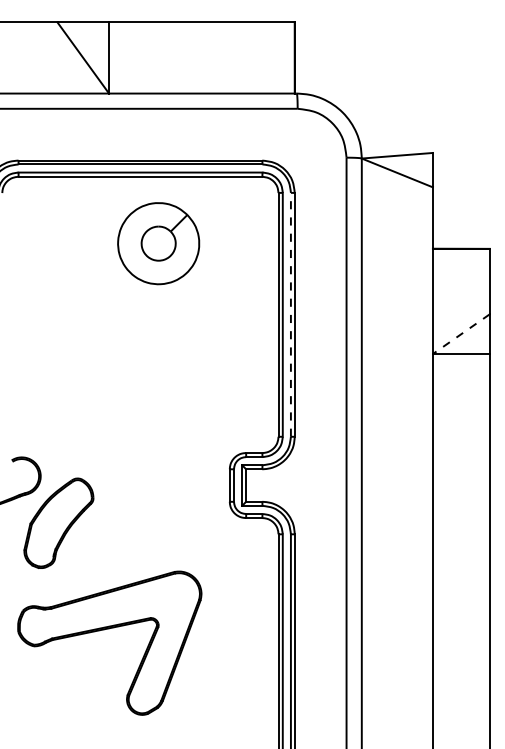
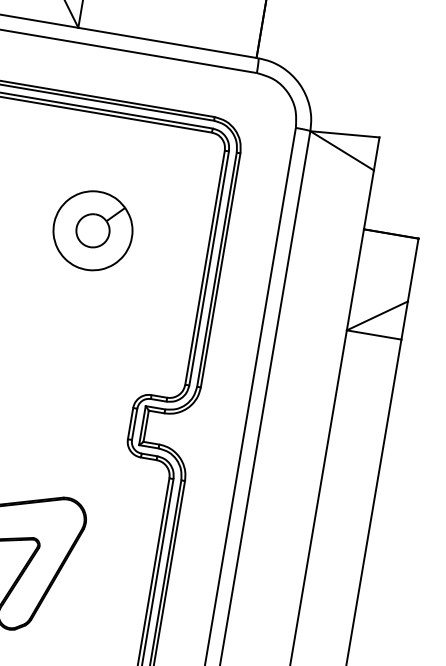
part: (158, 243) -> (92, 230), moved
line: (290, 314) -> (216, 269), dashed -> solid
line: (461, 334) -> (377, 316), dashed -> solid

